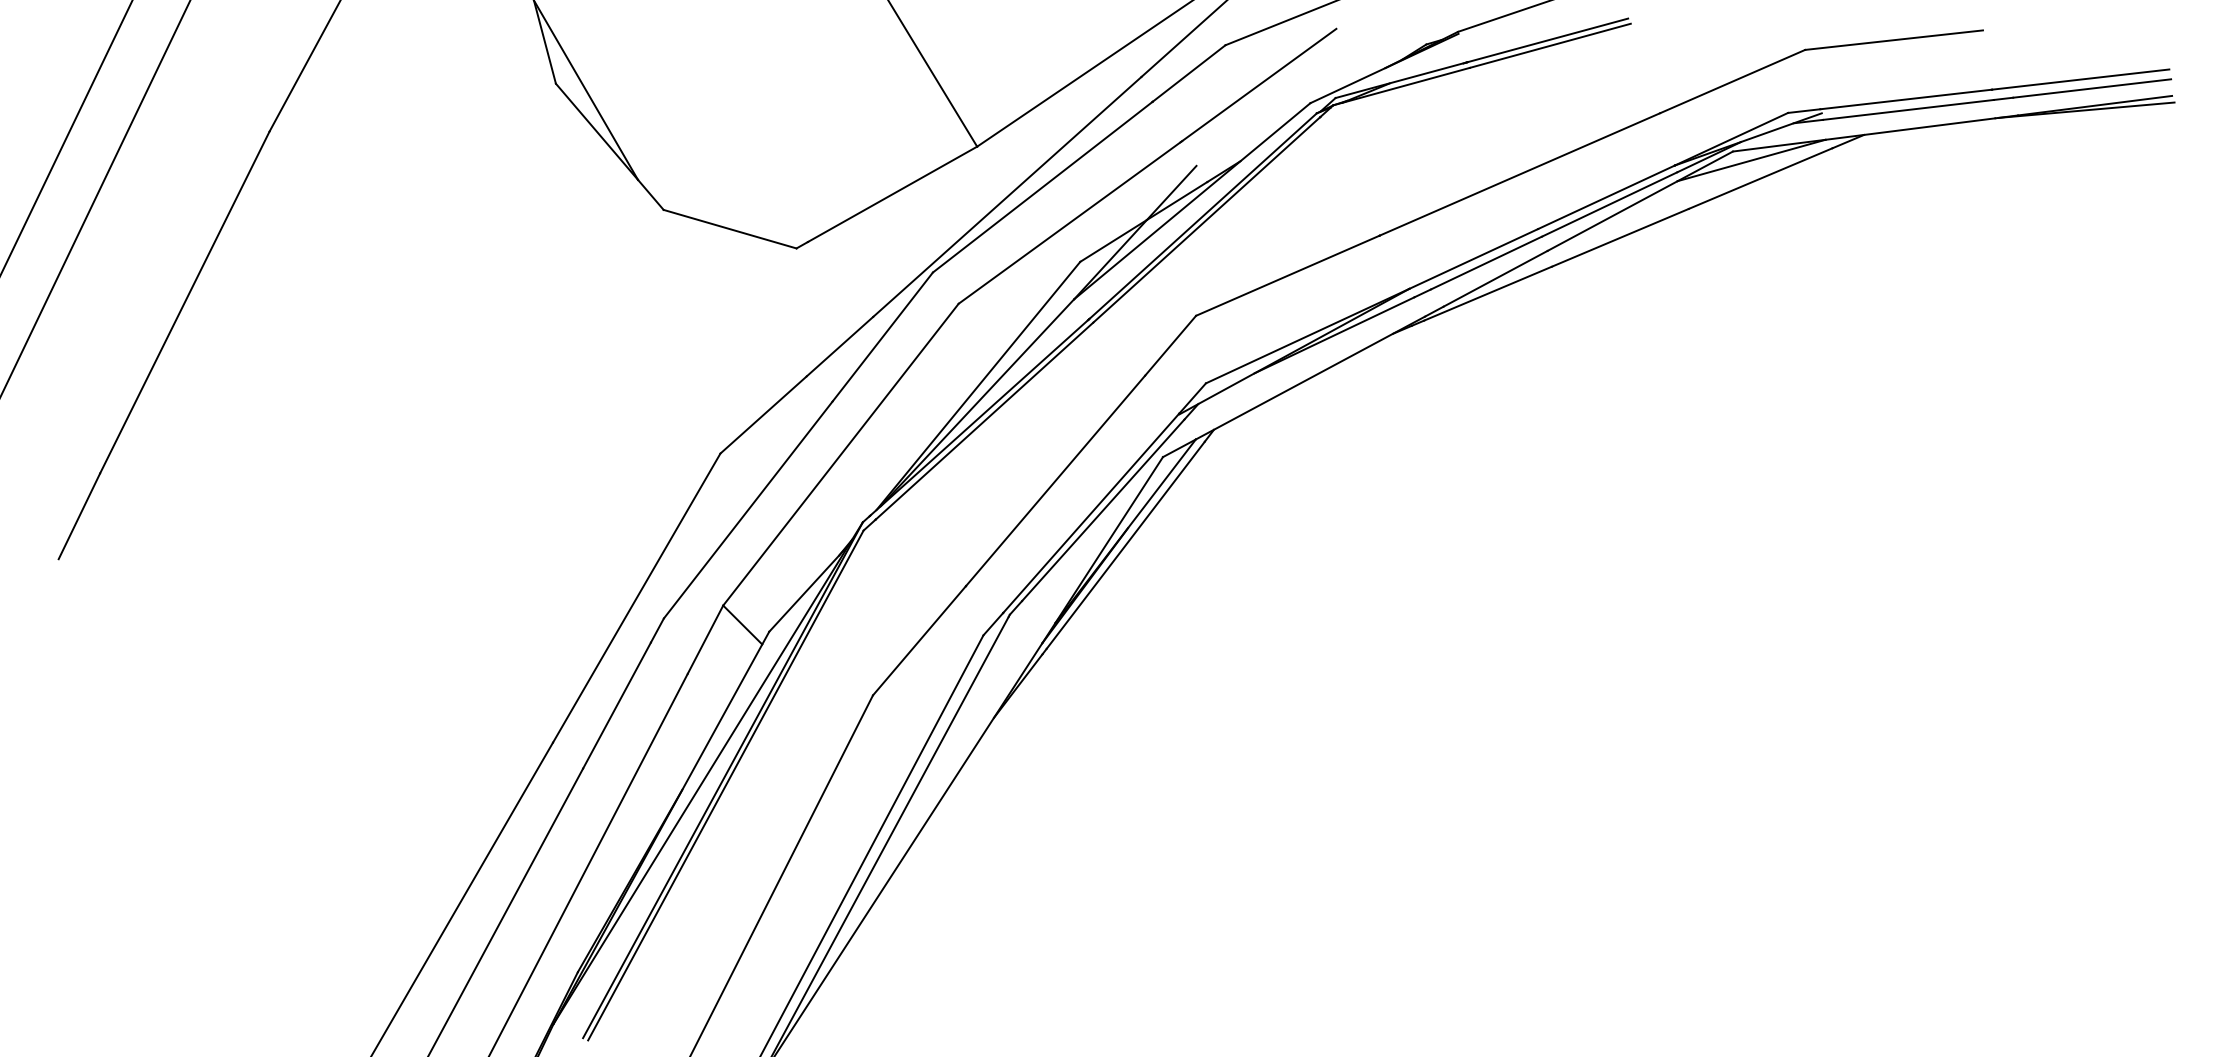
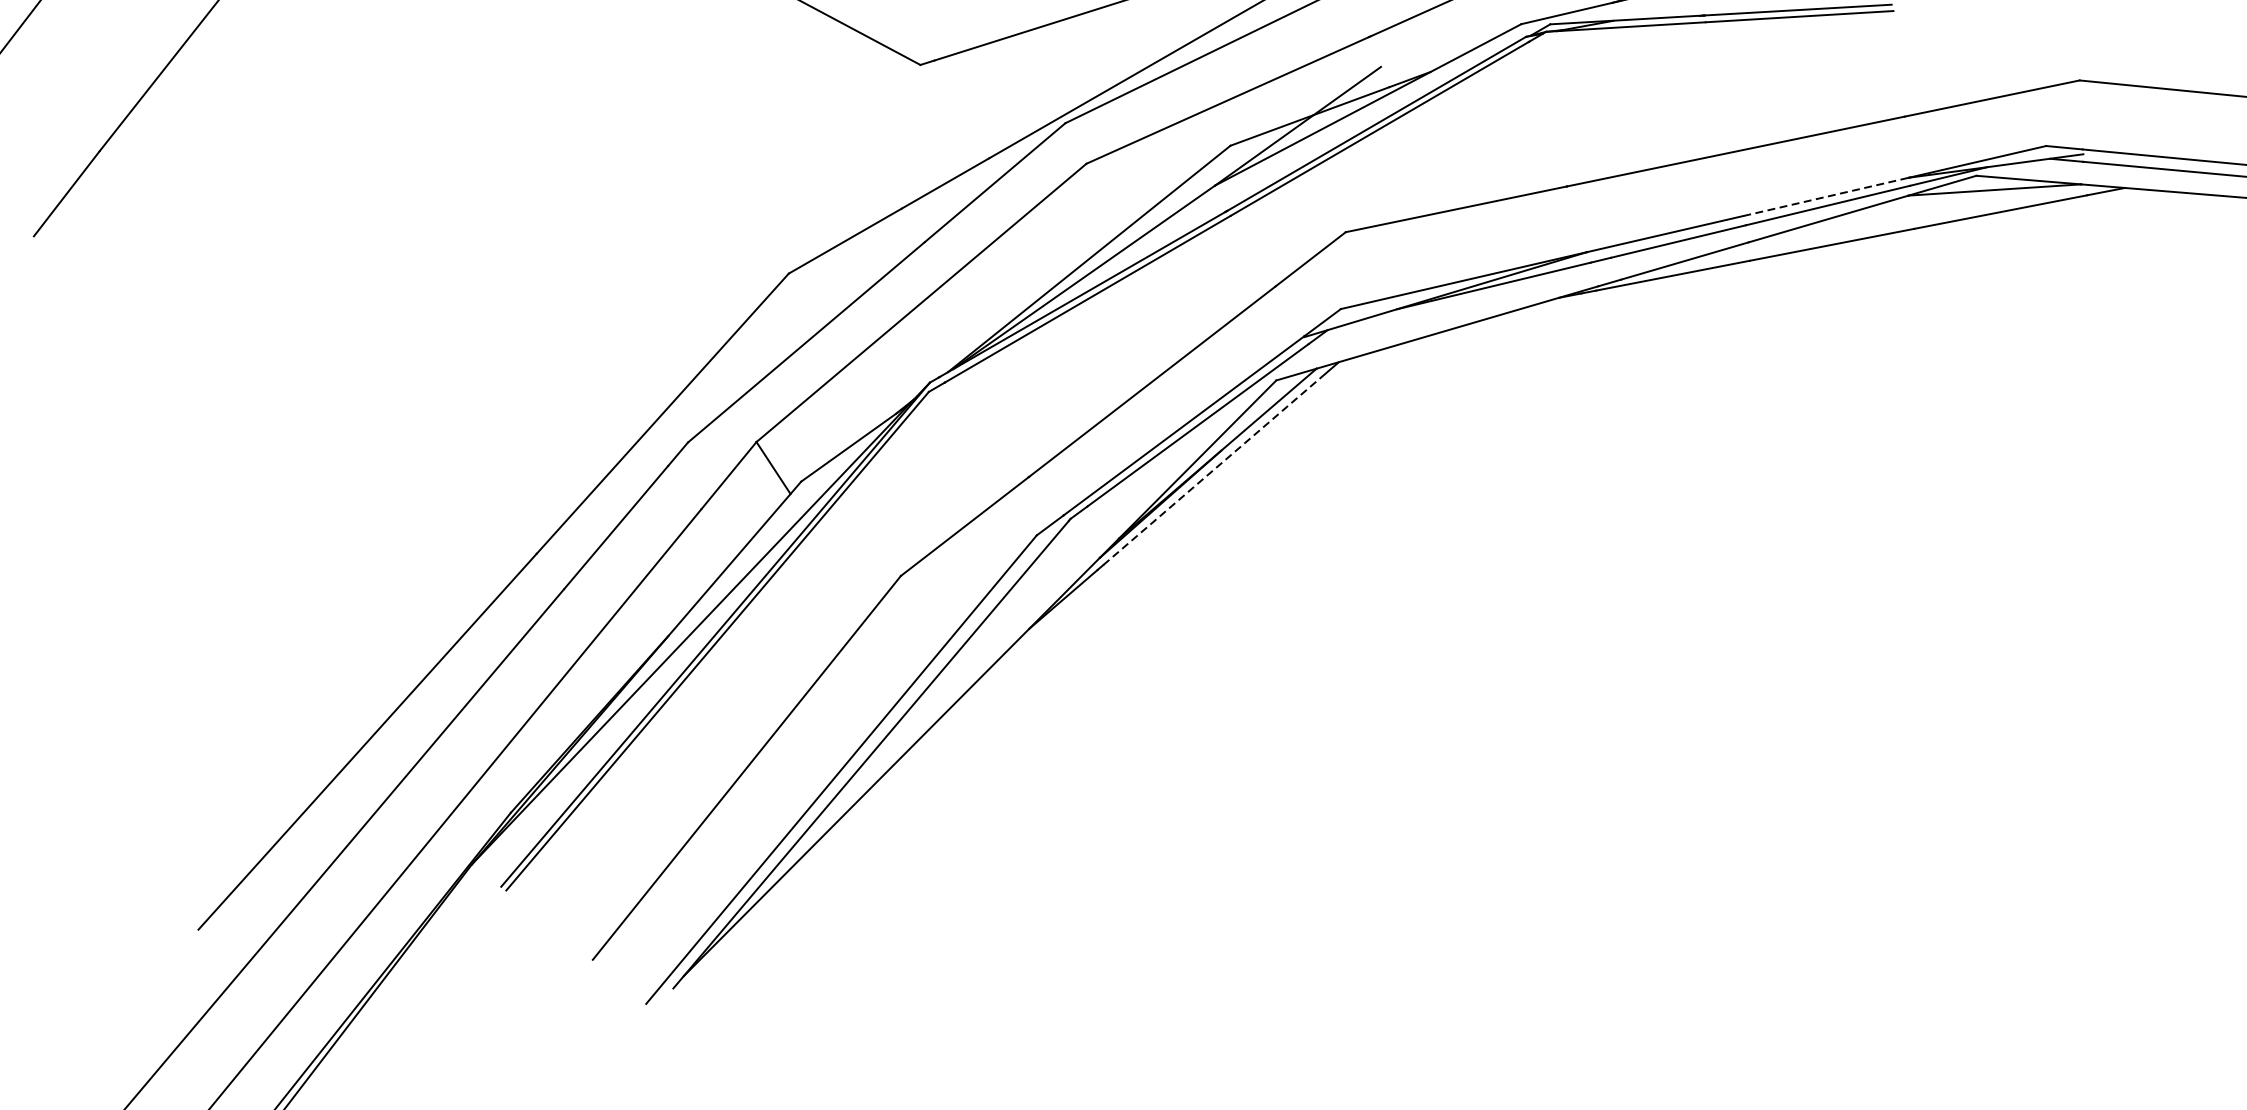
line: (1606, 197) -> (1826, 197), solid -> dashed
line: (1126, 544) -> (1215, 468), solid -> dashed

